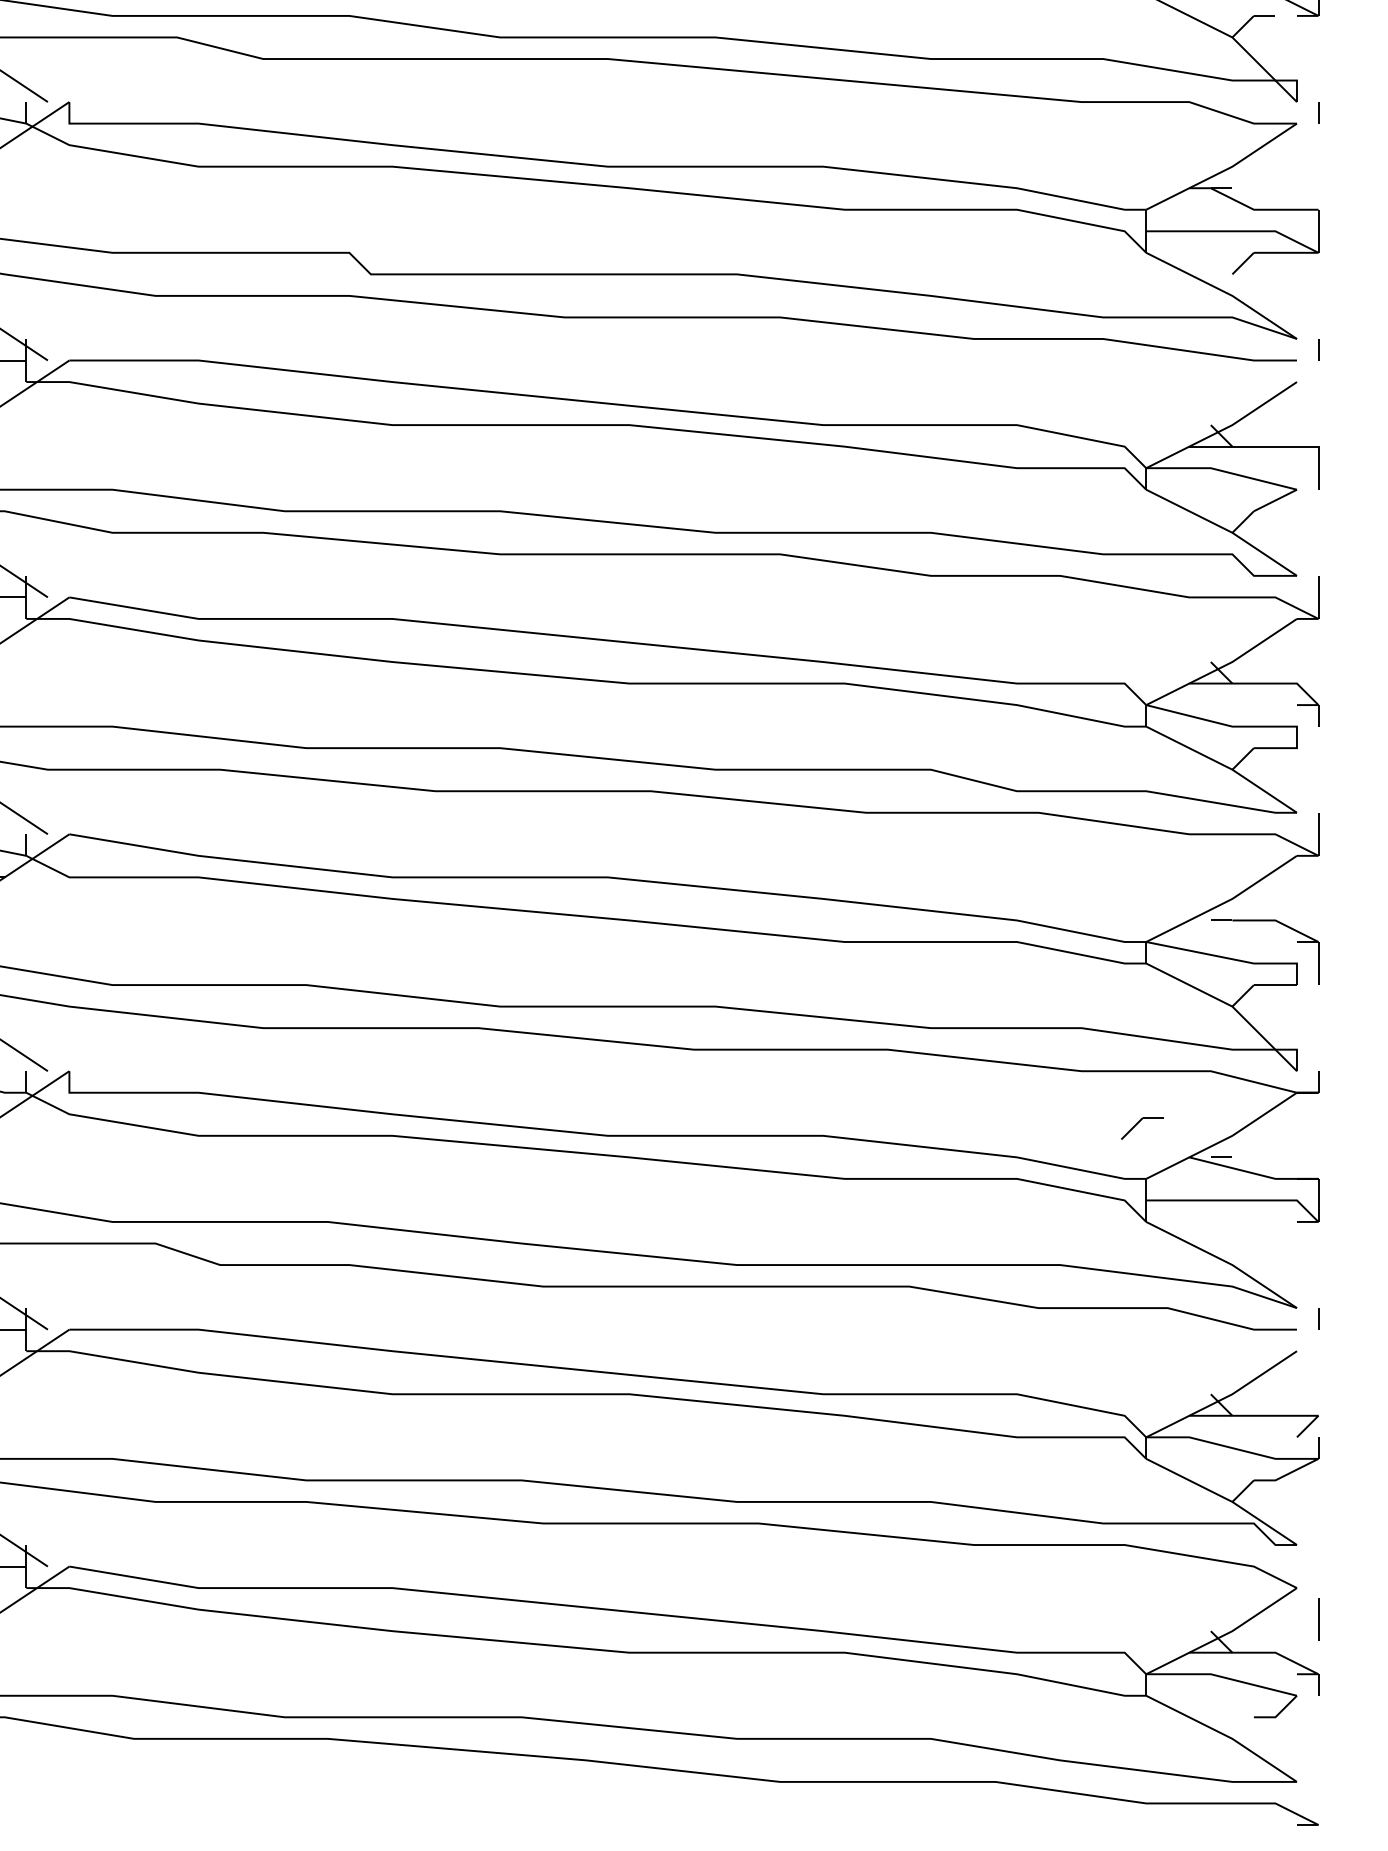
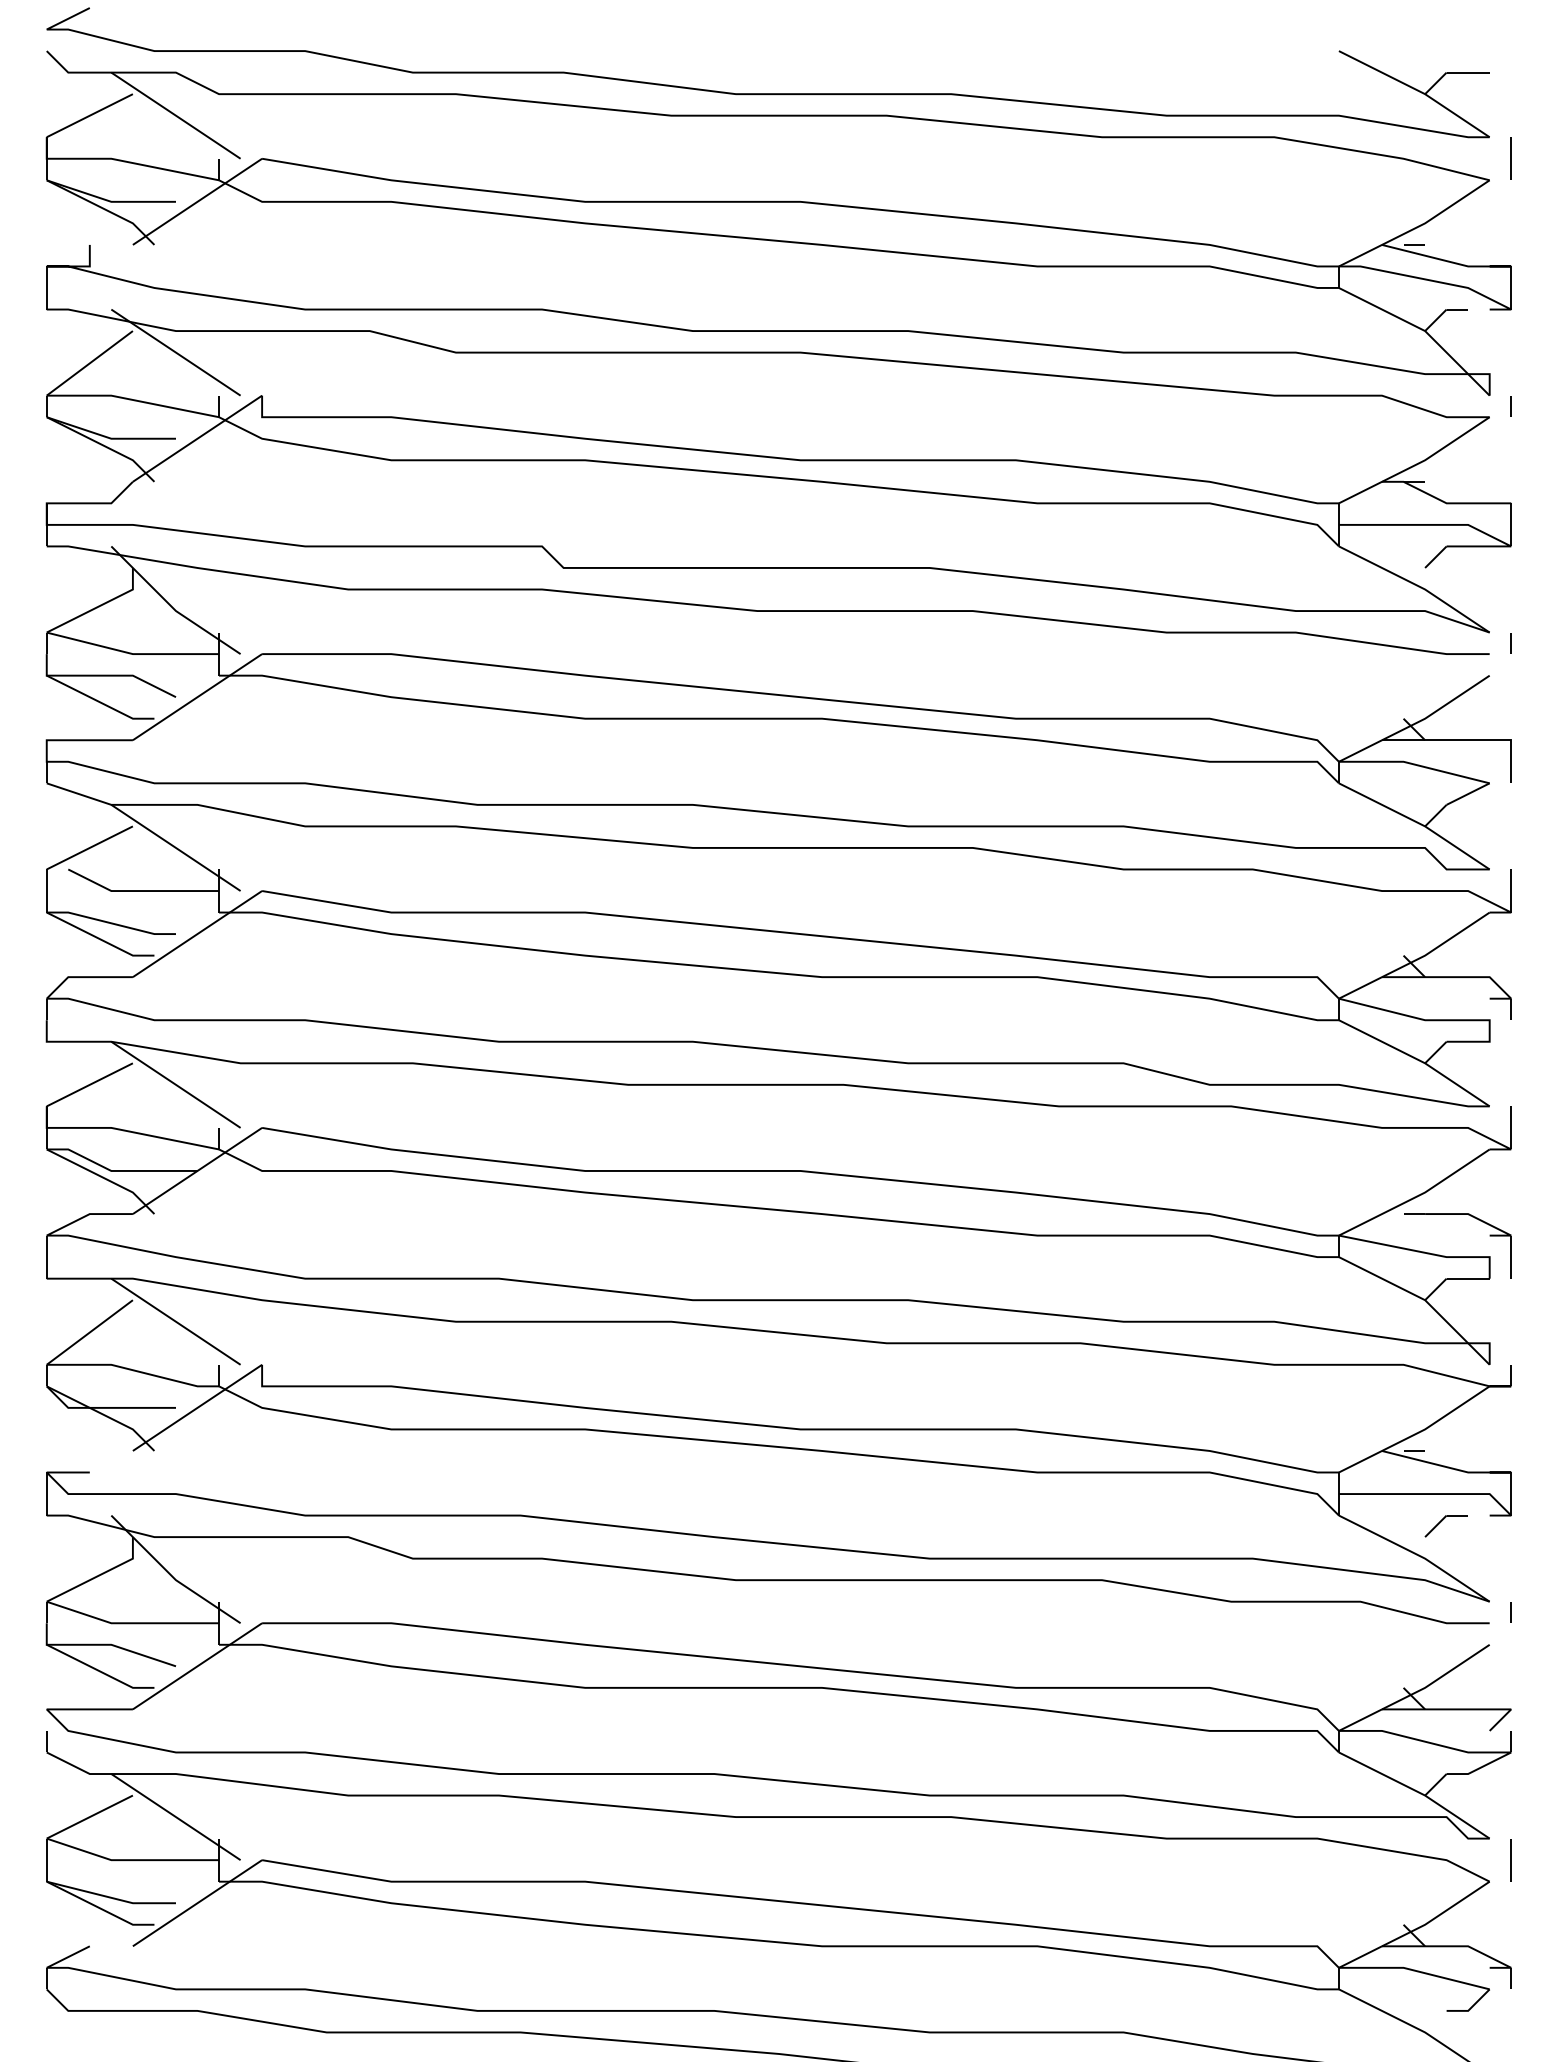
part: (1141, 1128) -> (1445, 1526), moved
line: (1317, 1619) -> (1510, 1860), moved

